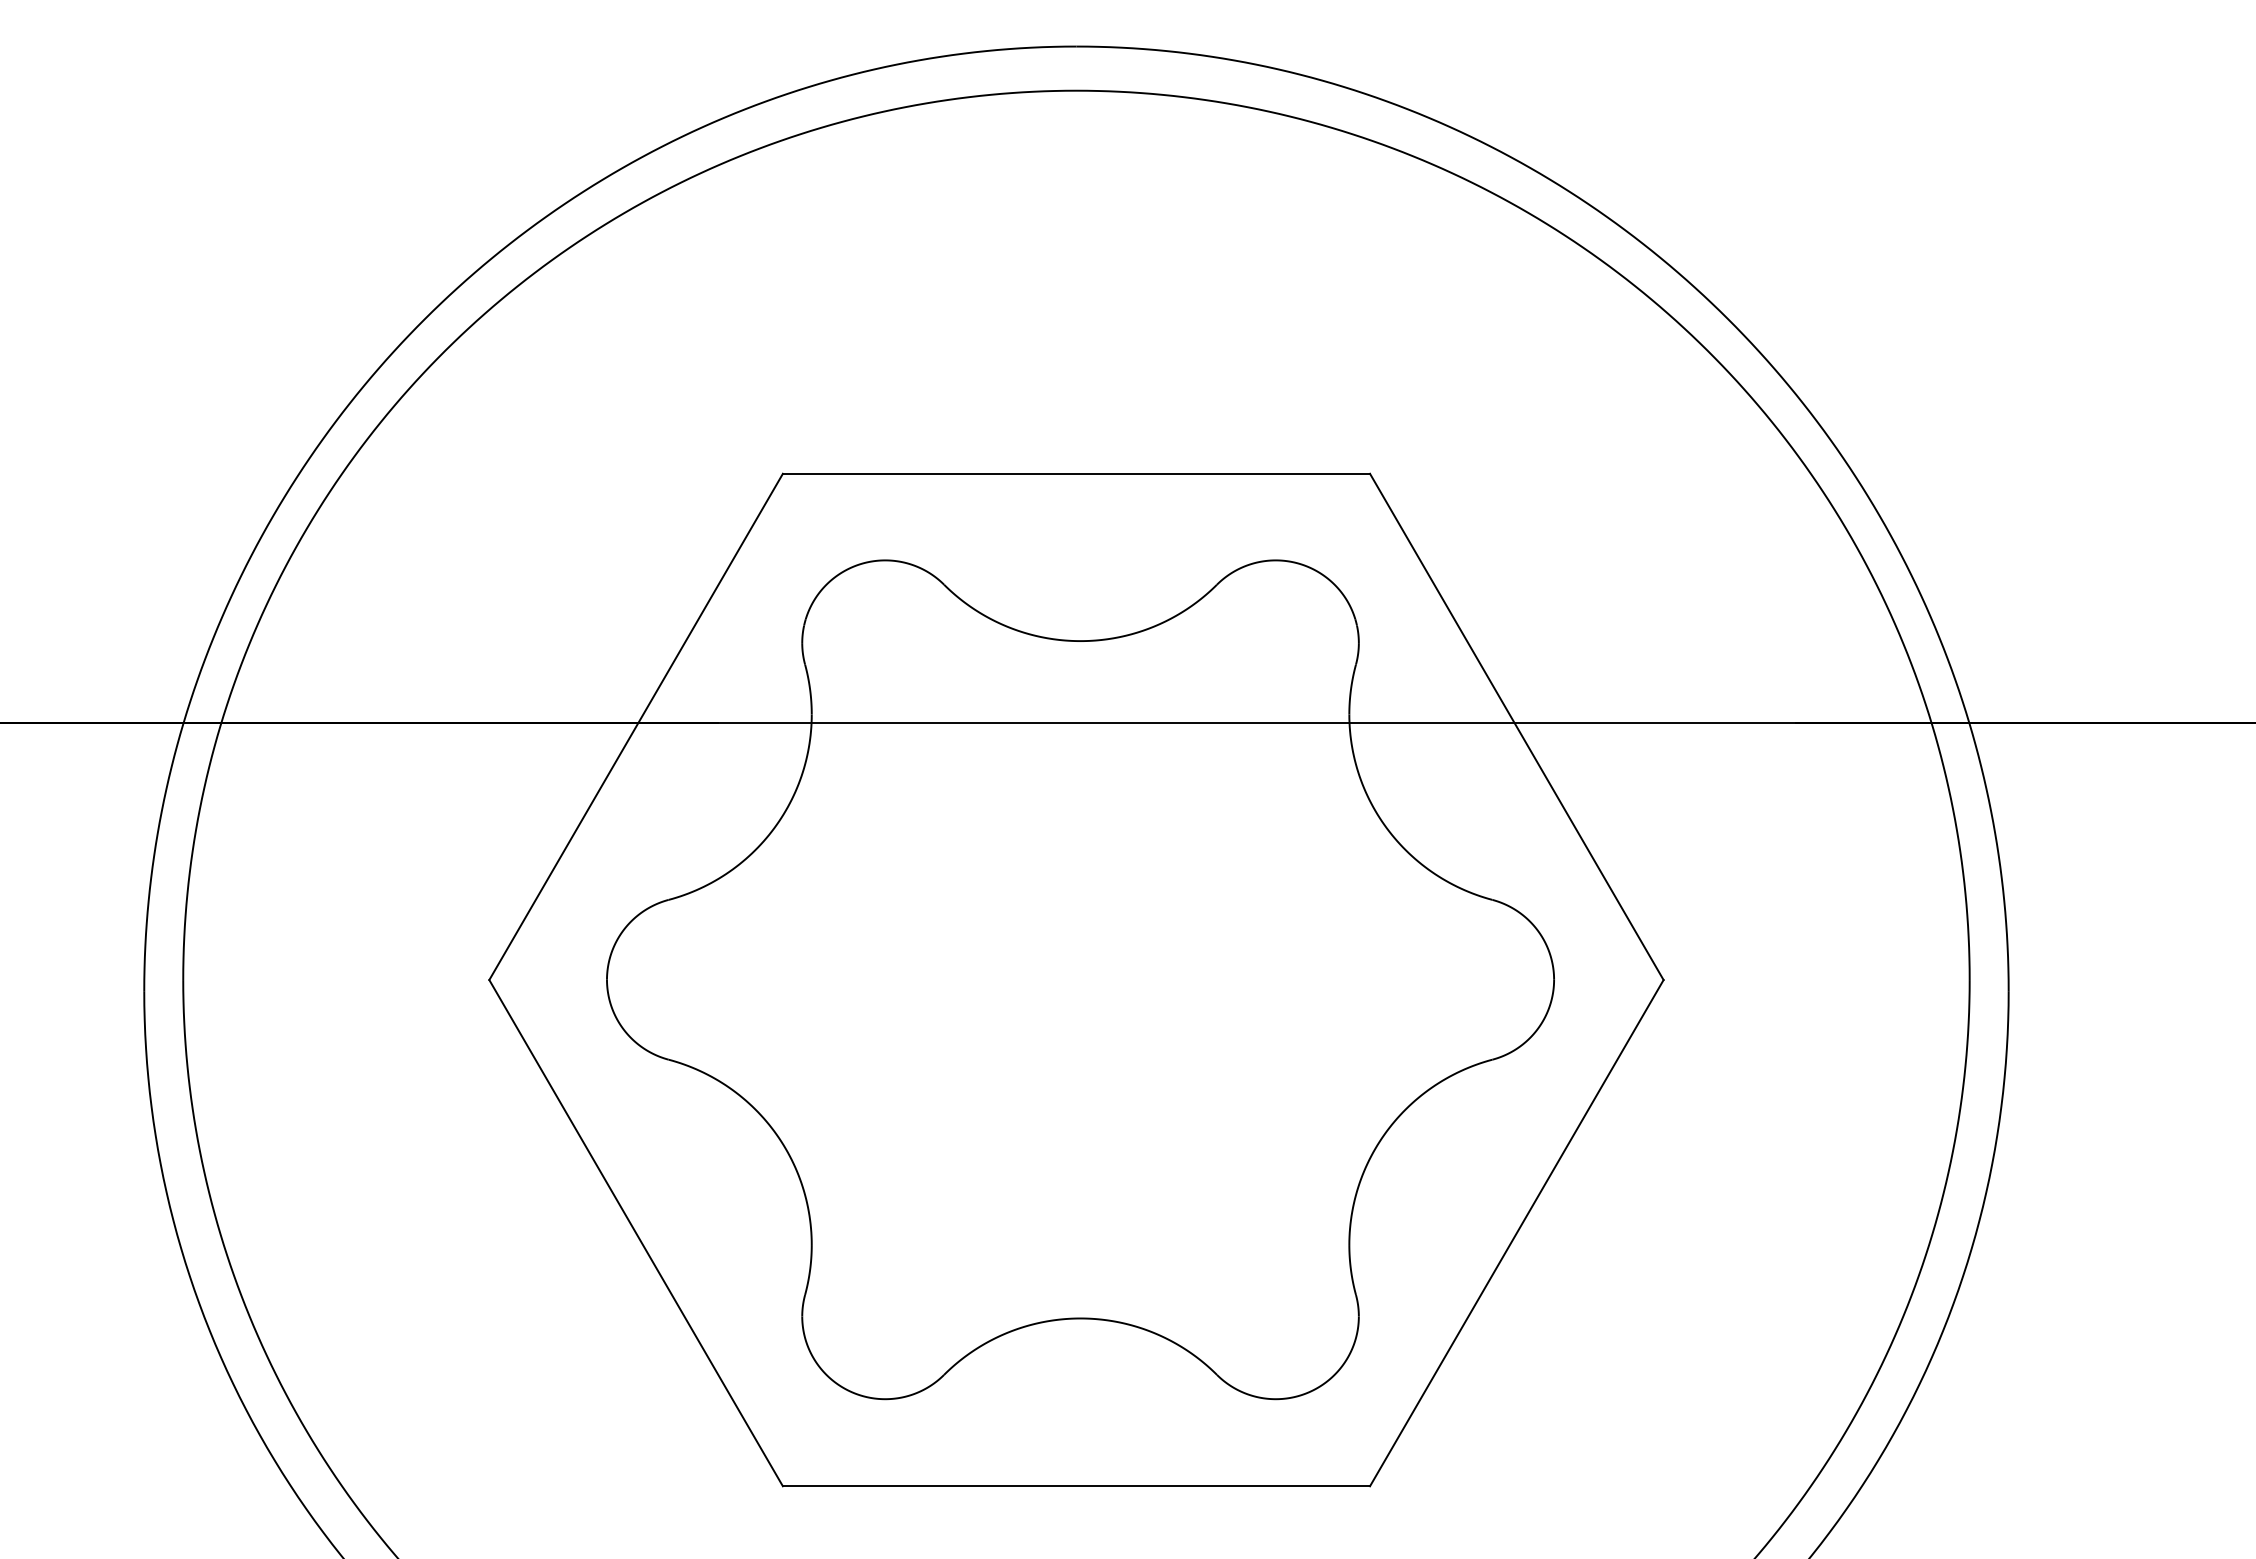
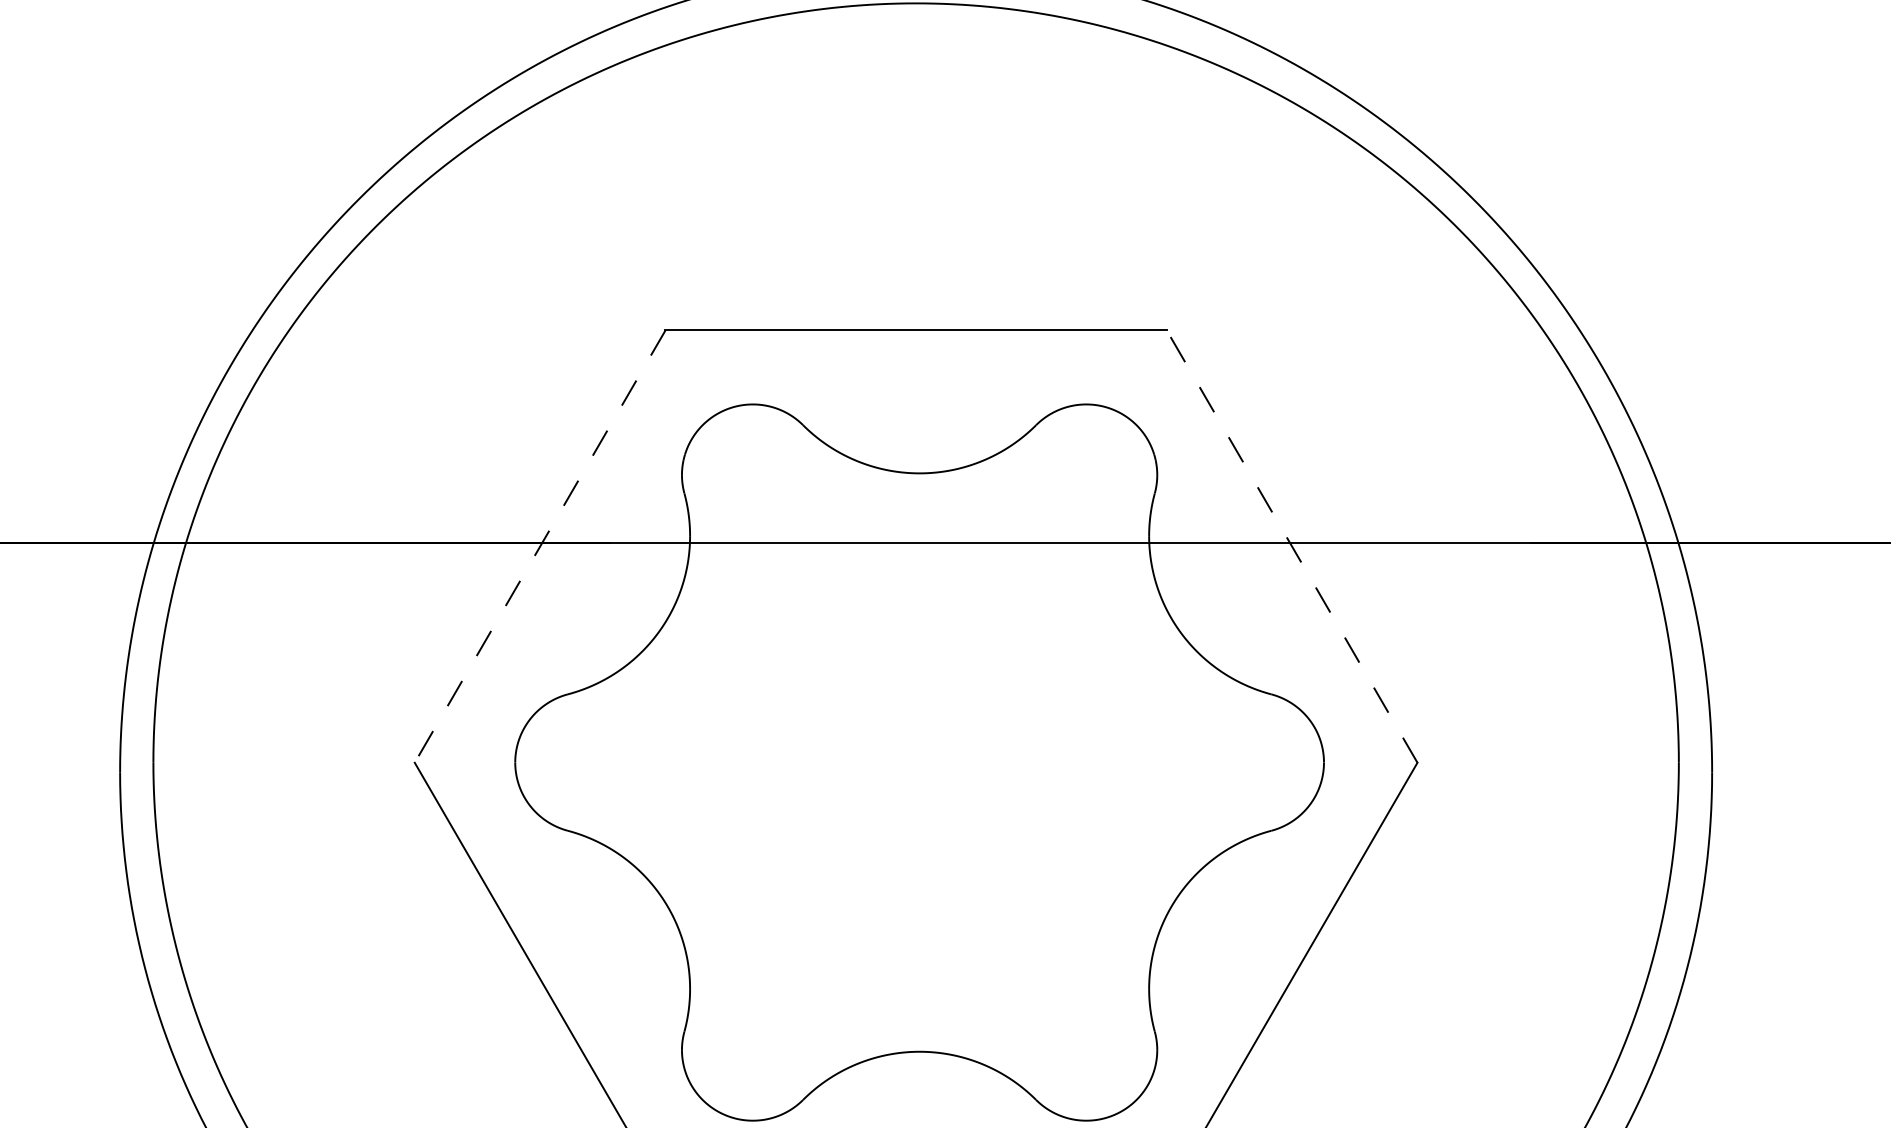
line: (636, 726) -> (540, 546), solid -> dashed
line: (1516, 726) -> (1291, 546), solid -> dashed

